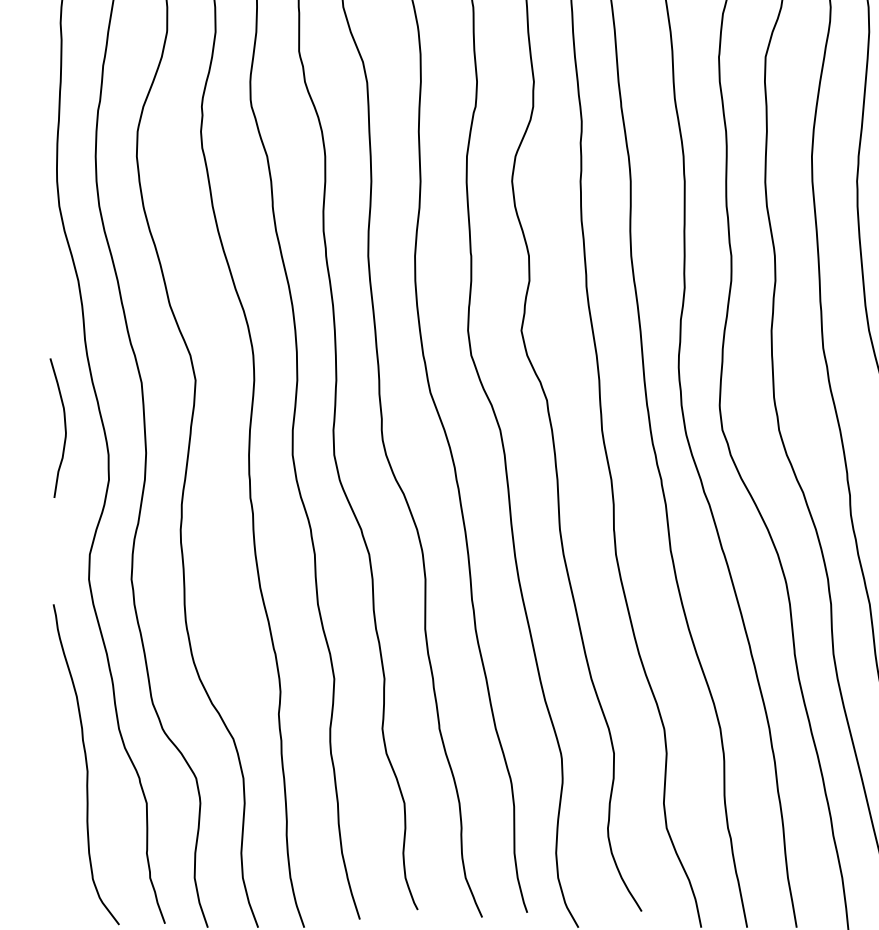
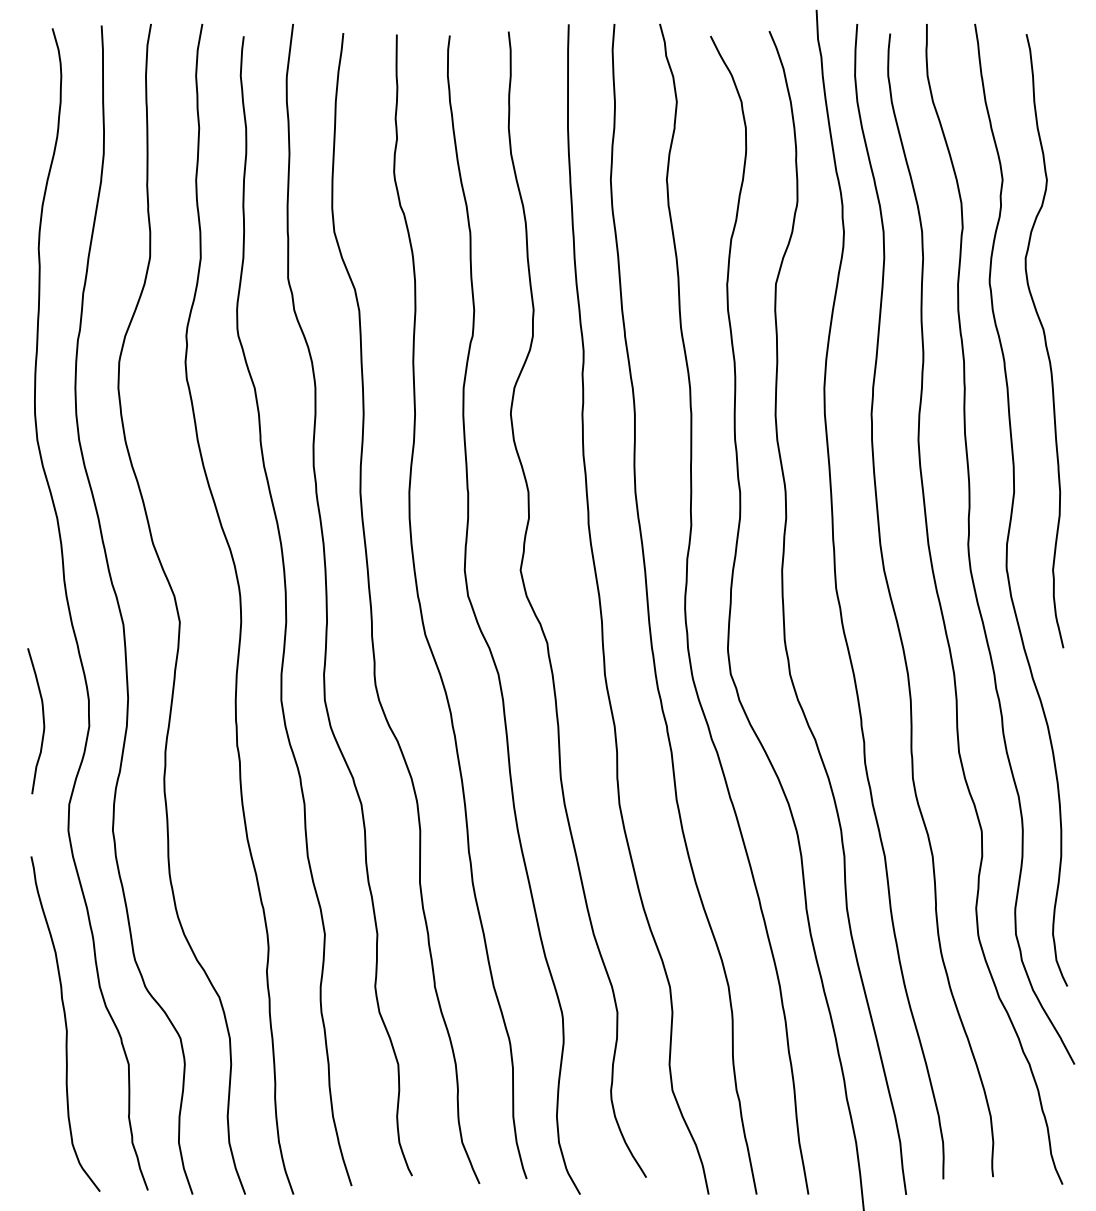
curve: (64, 426) -> (42, 719), moved

